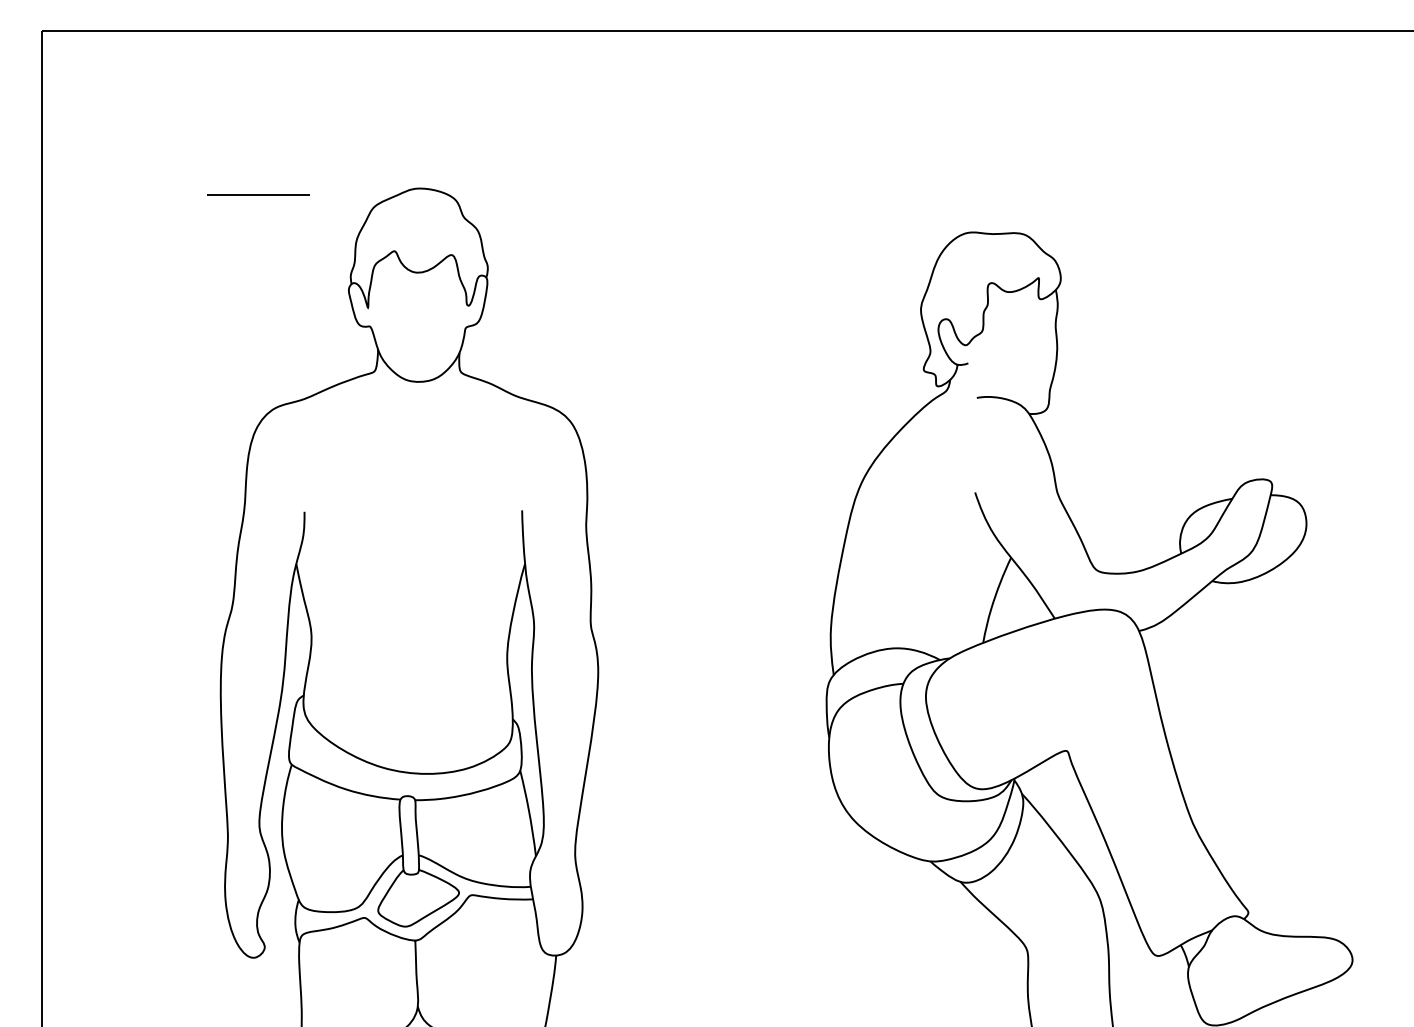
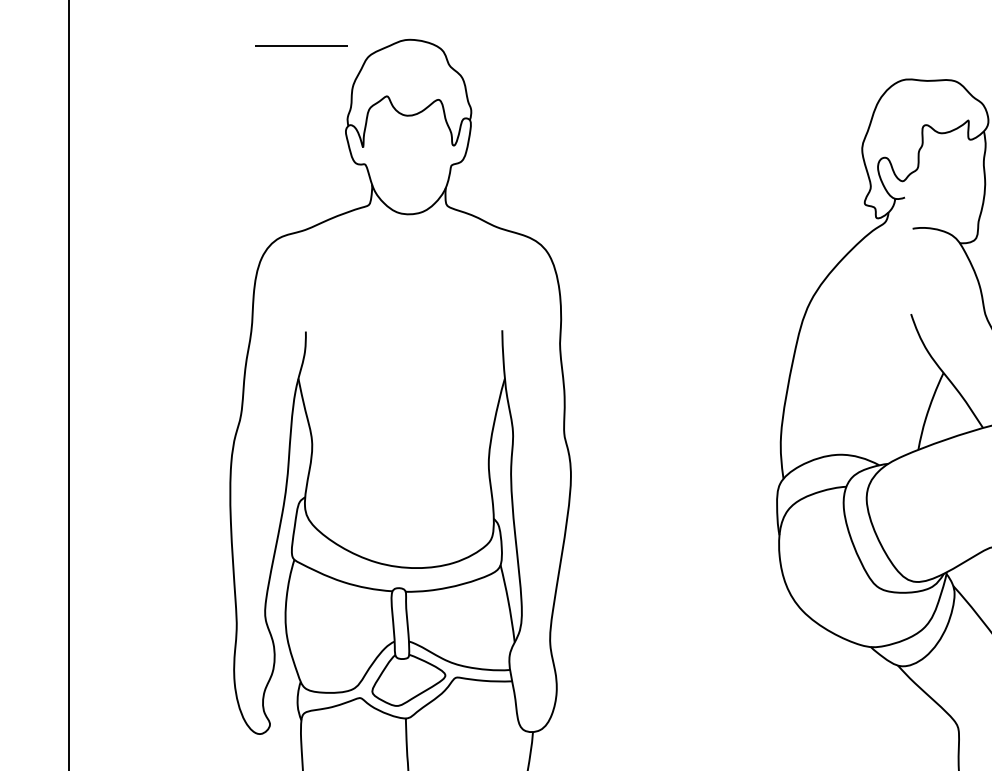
line: (258, 194) -> (301, 45), moved

